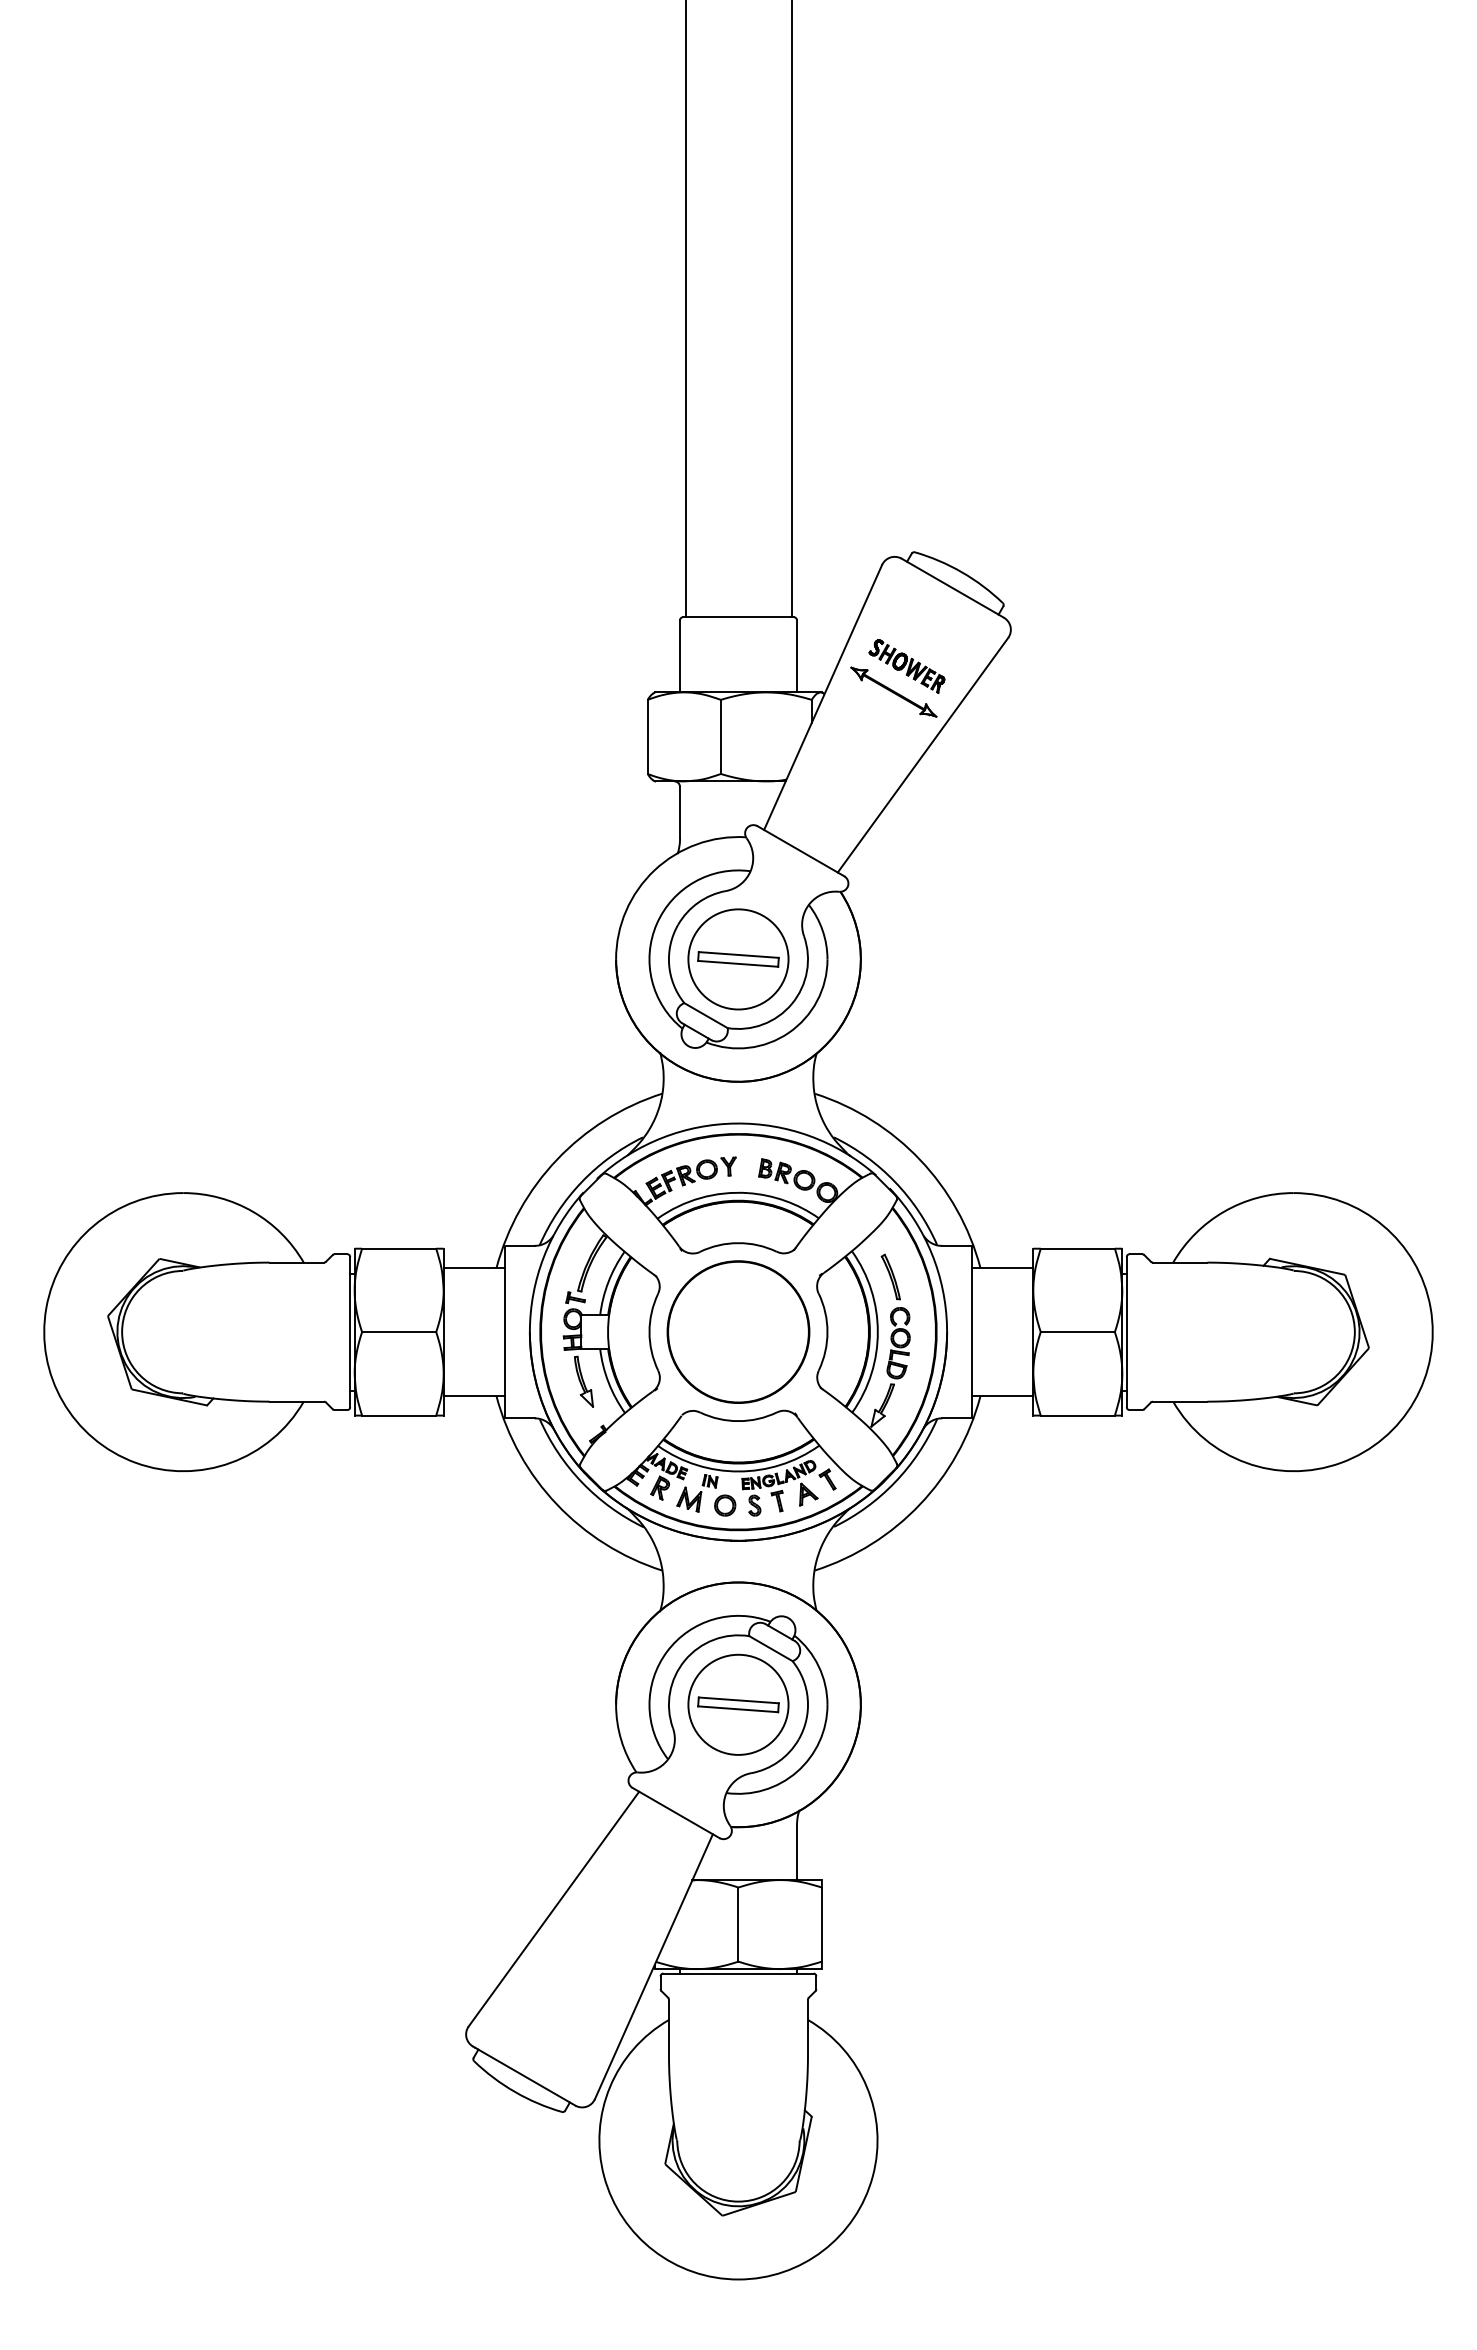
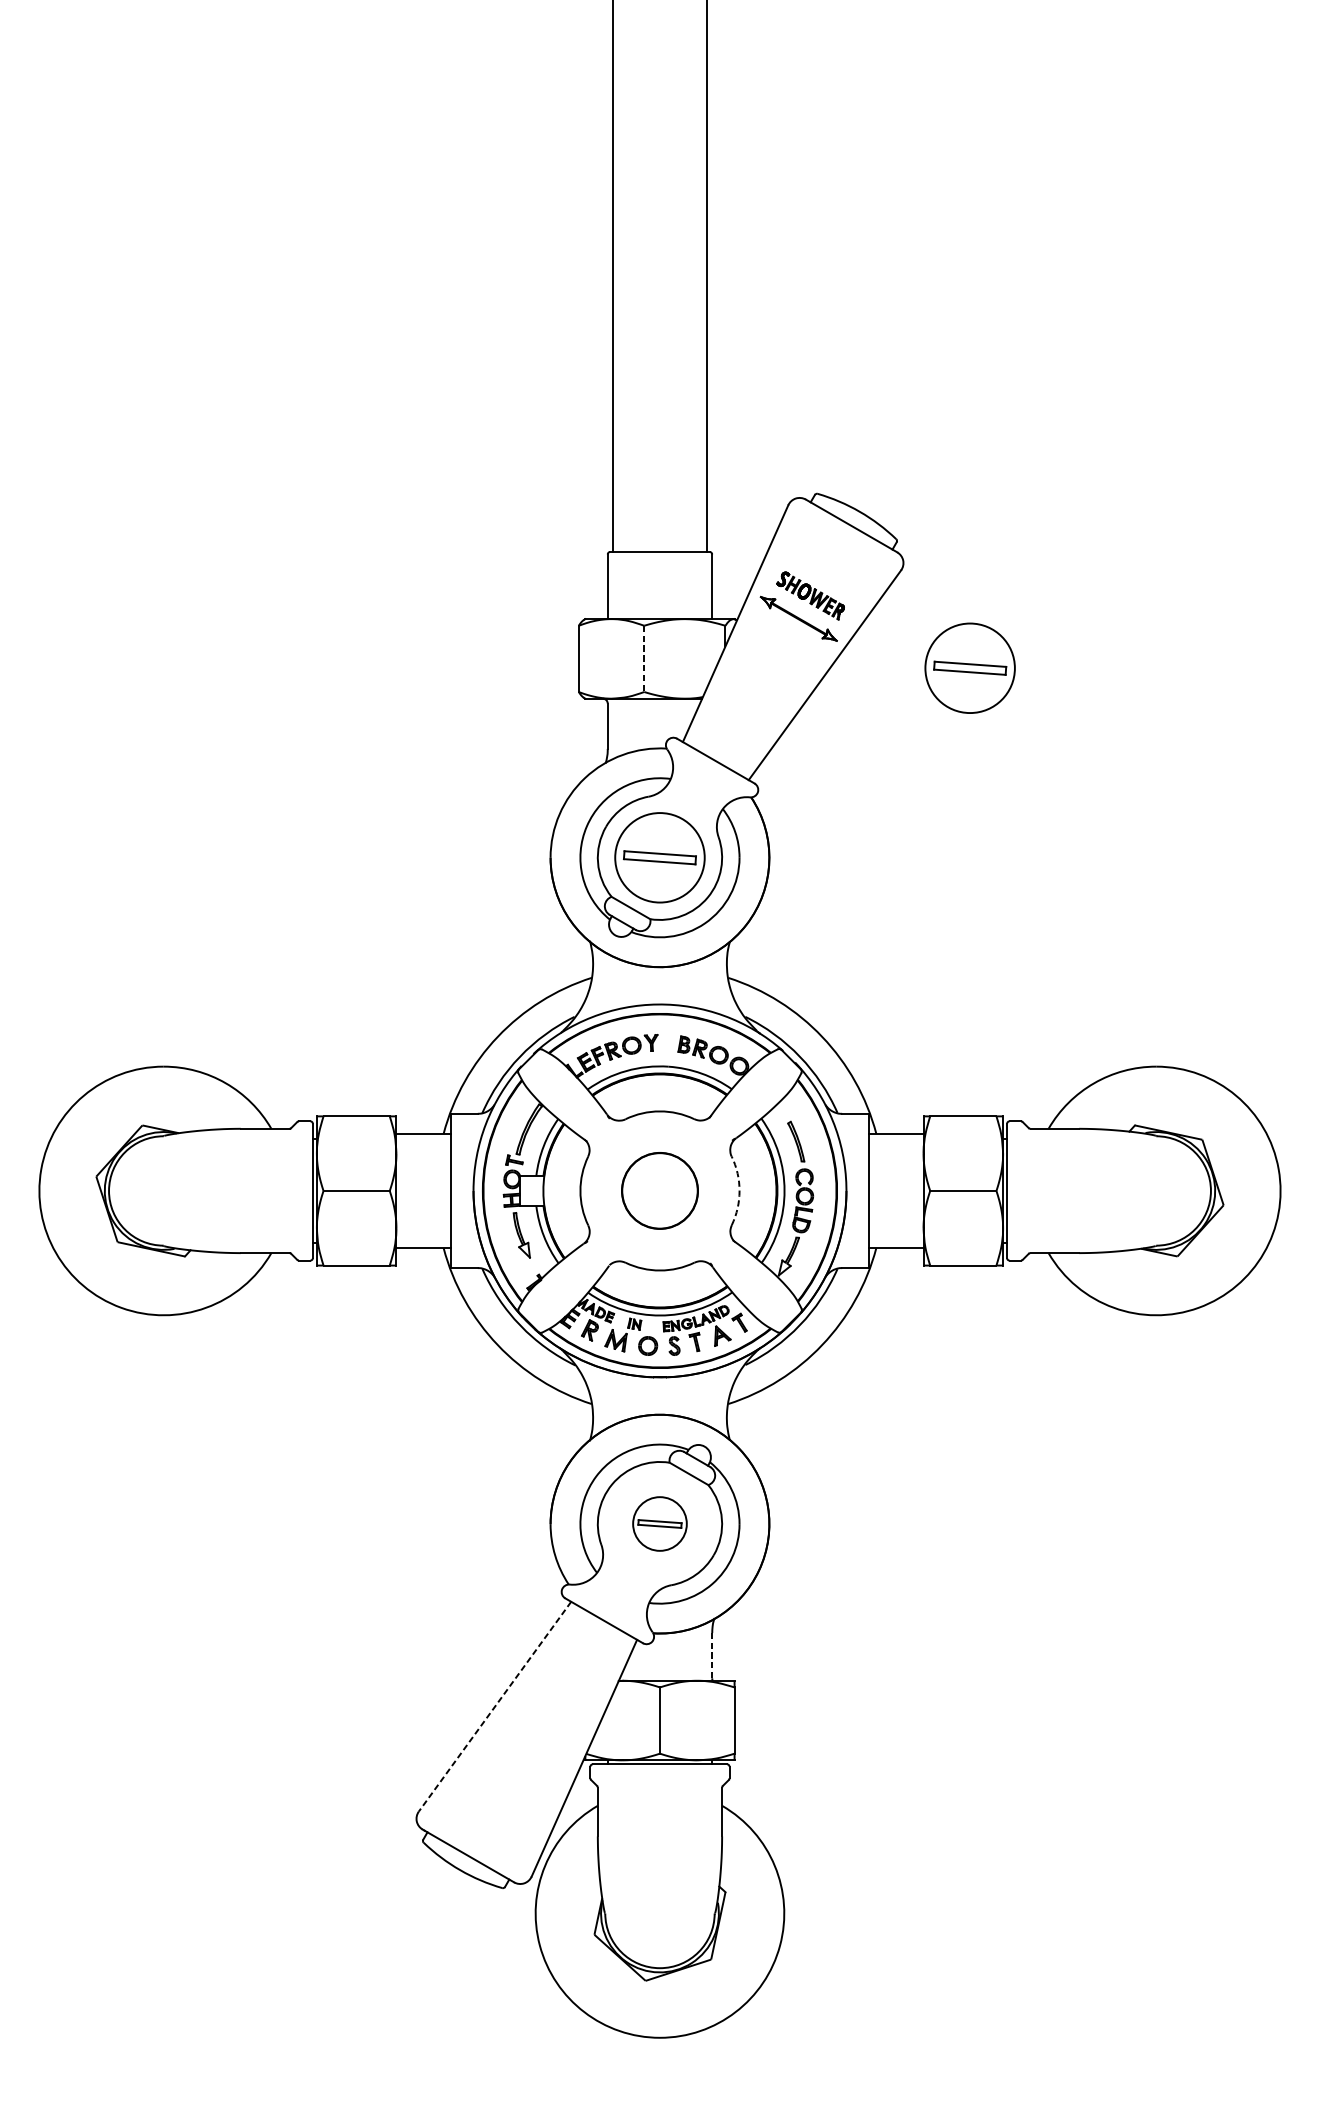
line: (720, 737) -> (643, 659), solid -> dashed
part: (1085, 747) -> (970, 668), added
part: (738, 1331) -> (660, 1190), size x0.6
arc: (827, 1331) -> (739, 1190), solid -> dashed
part: (738, 1704) -> (660, 1523), size x0.6
line: (796, 1851) -> (711, 1655), solid -> dashed
line: (553, 1909) -> (494, 1707), solid -> dashed

